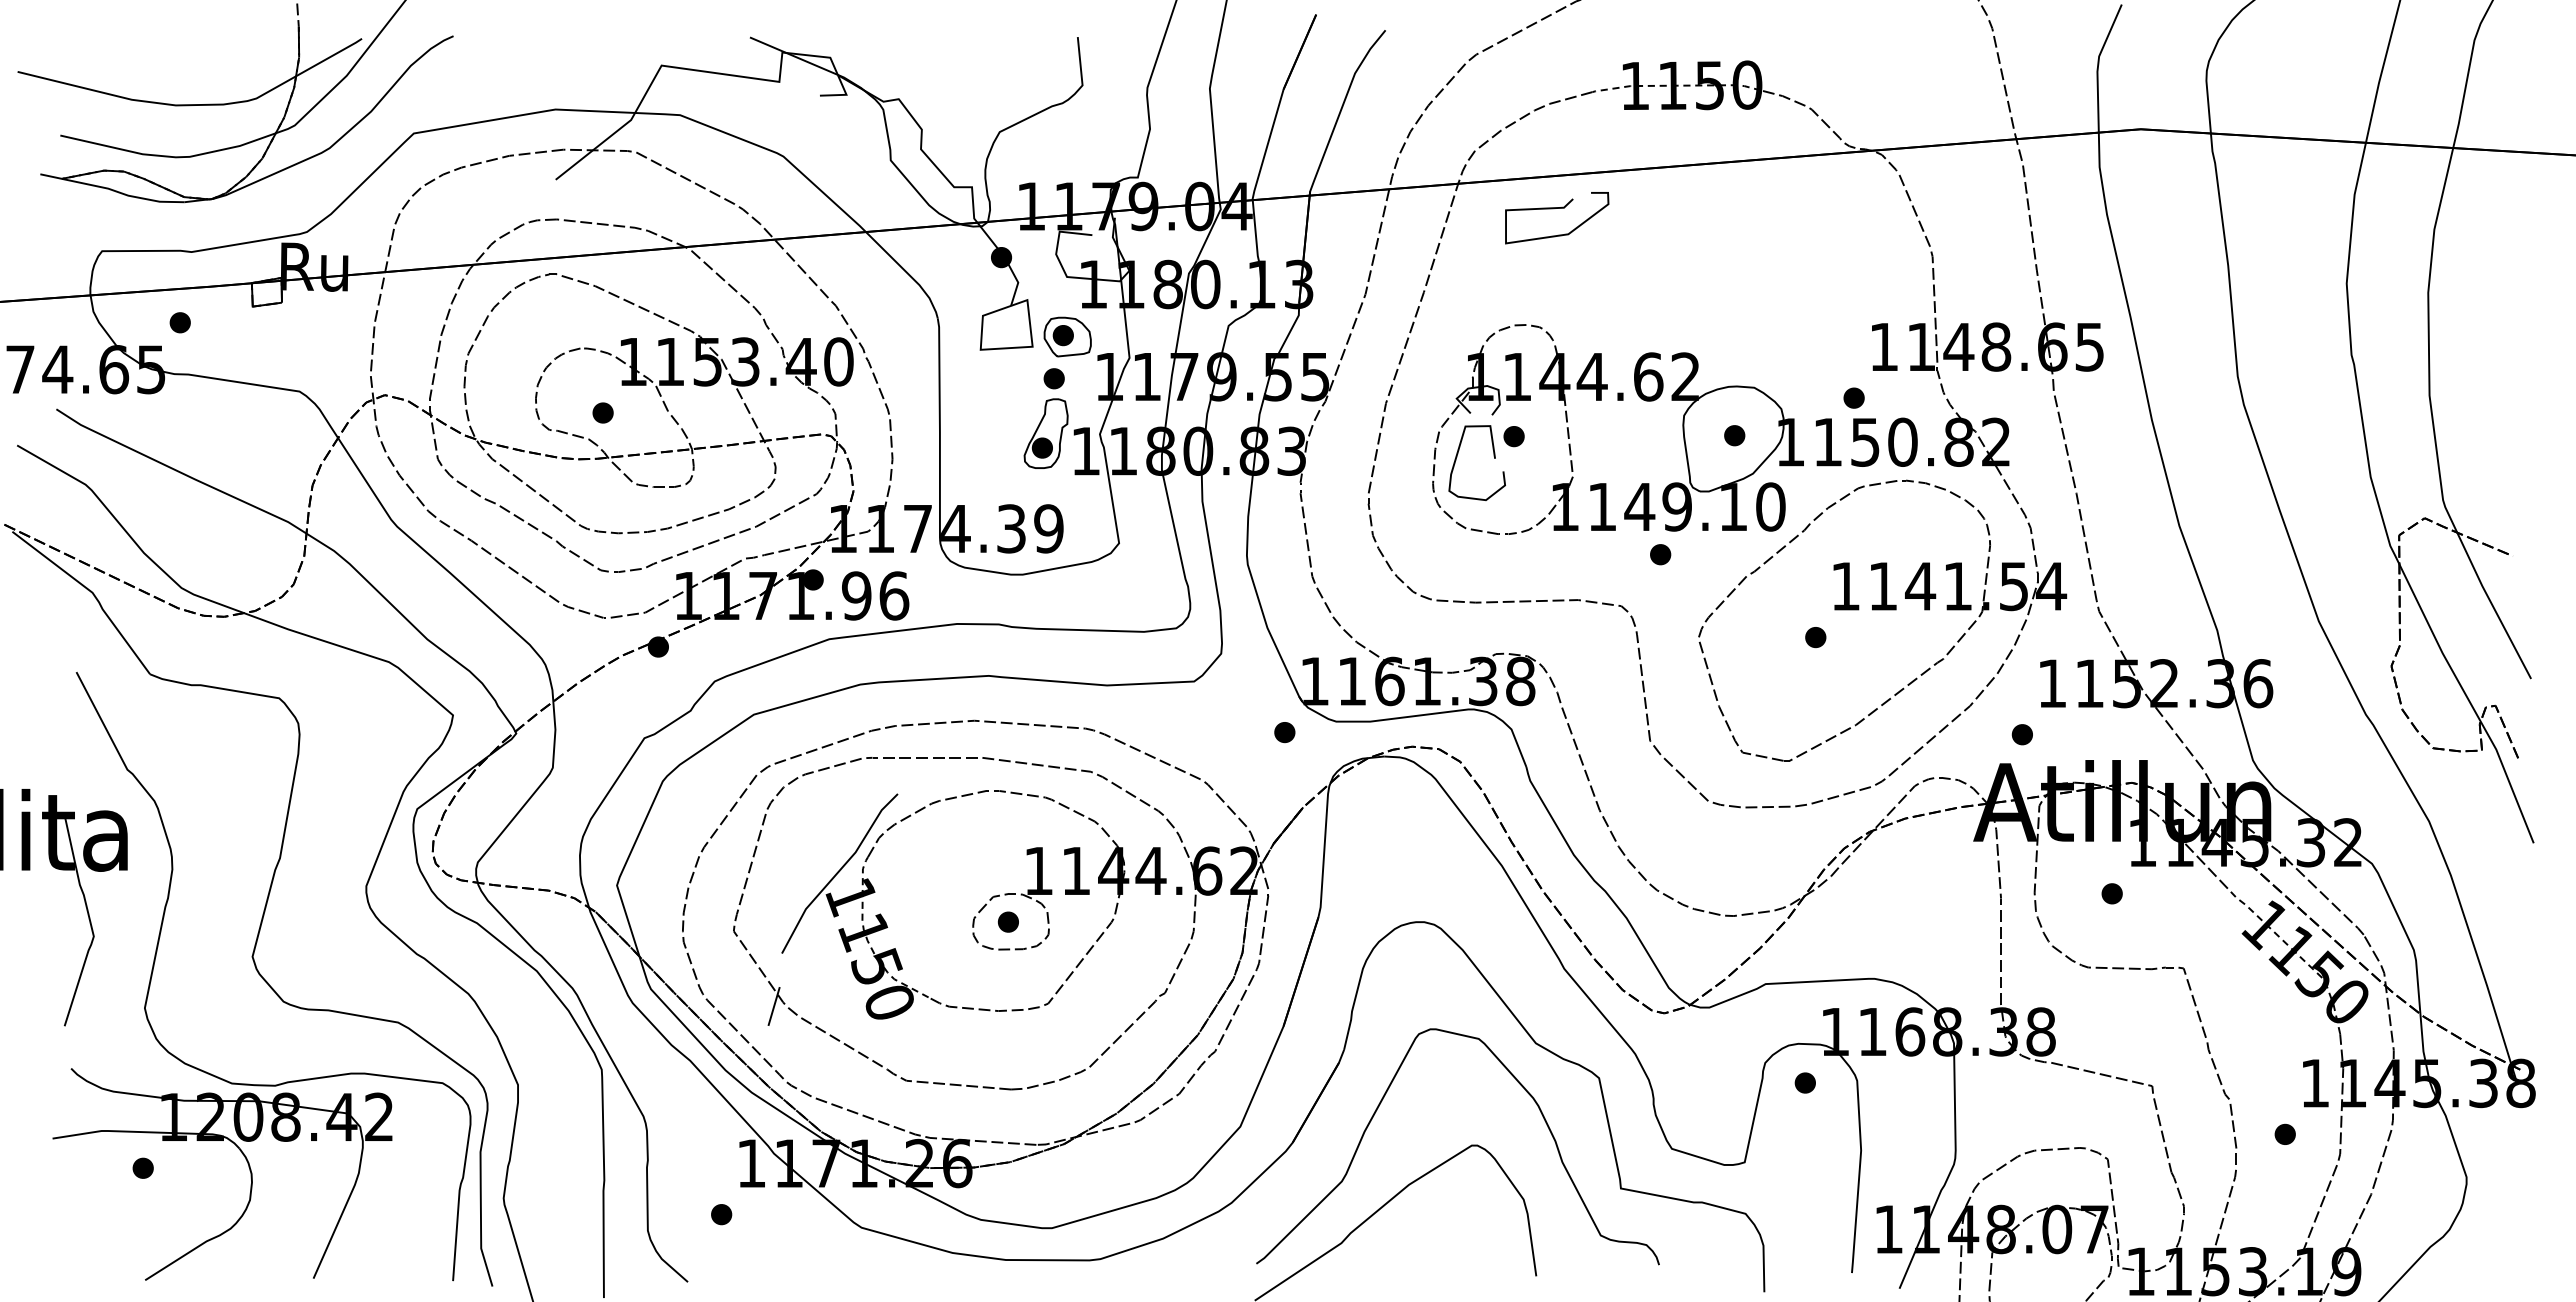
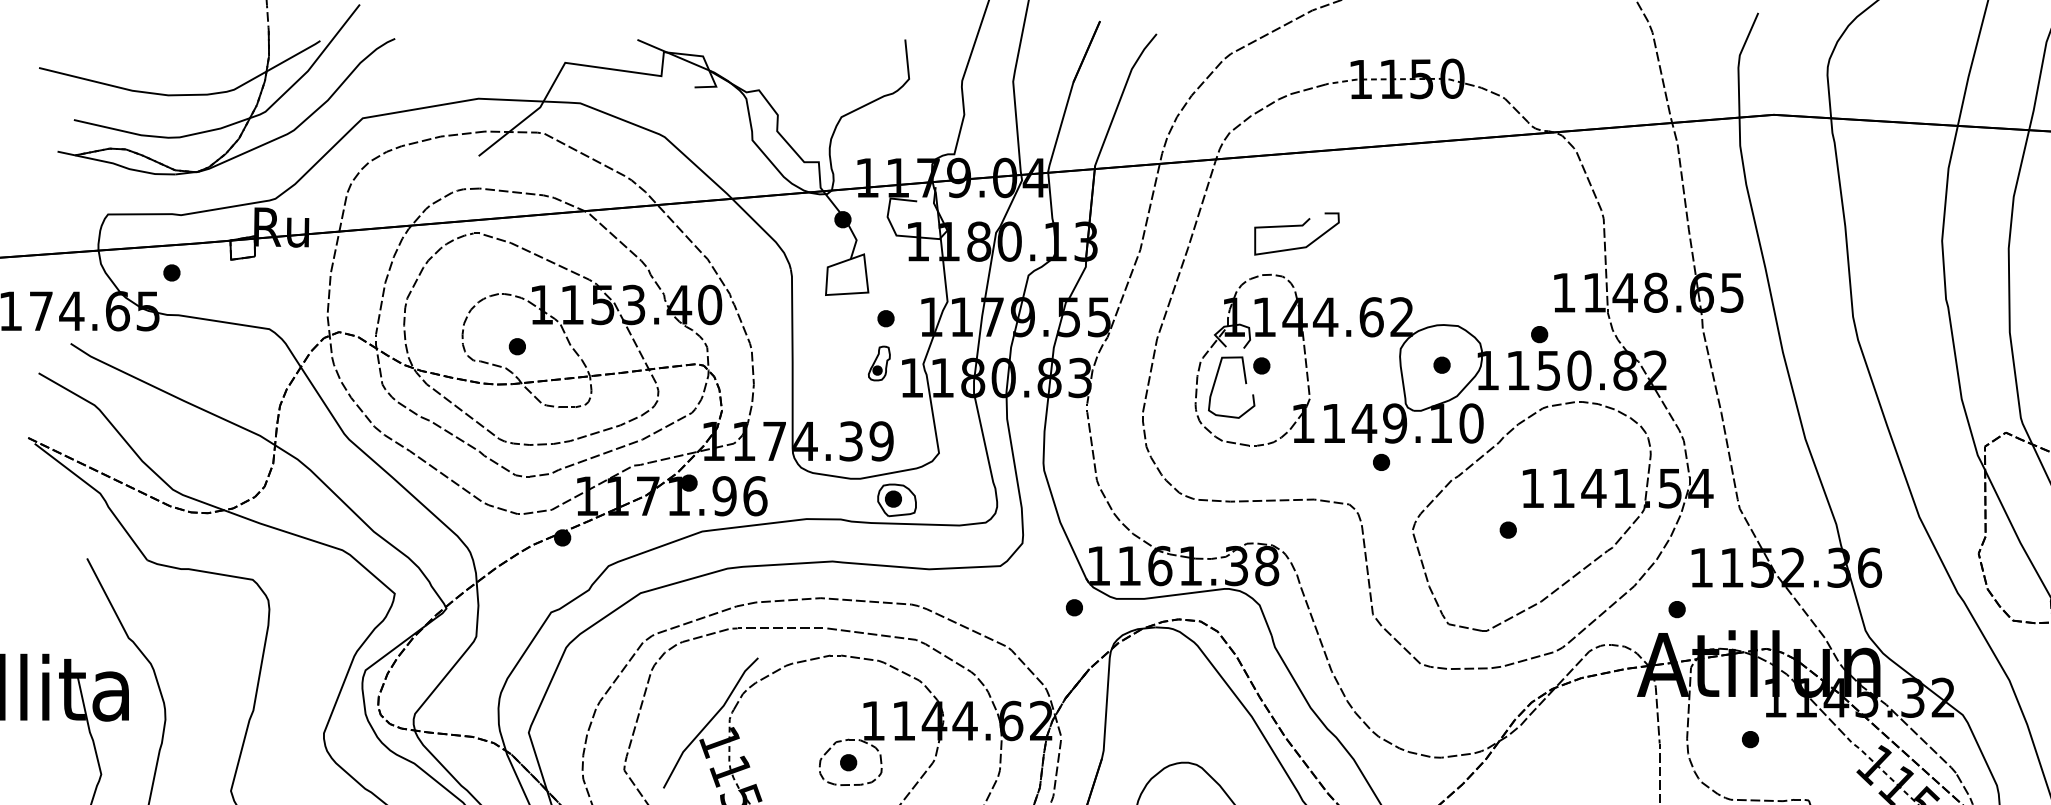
curve: (1554, 209) -> (1294, 226), moved
part: (1067, 336) -> (896, 499), moved
part: (1045, 433) -> (878, 363), size x0.6

